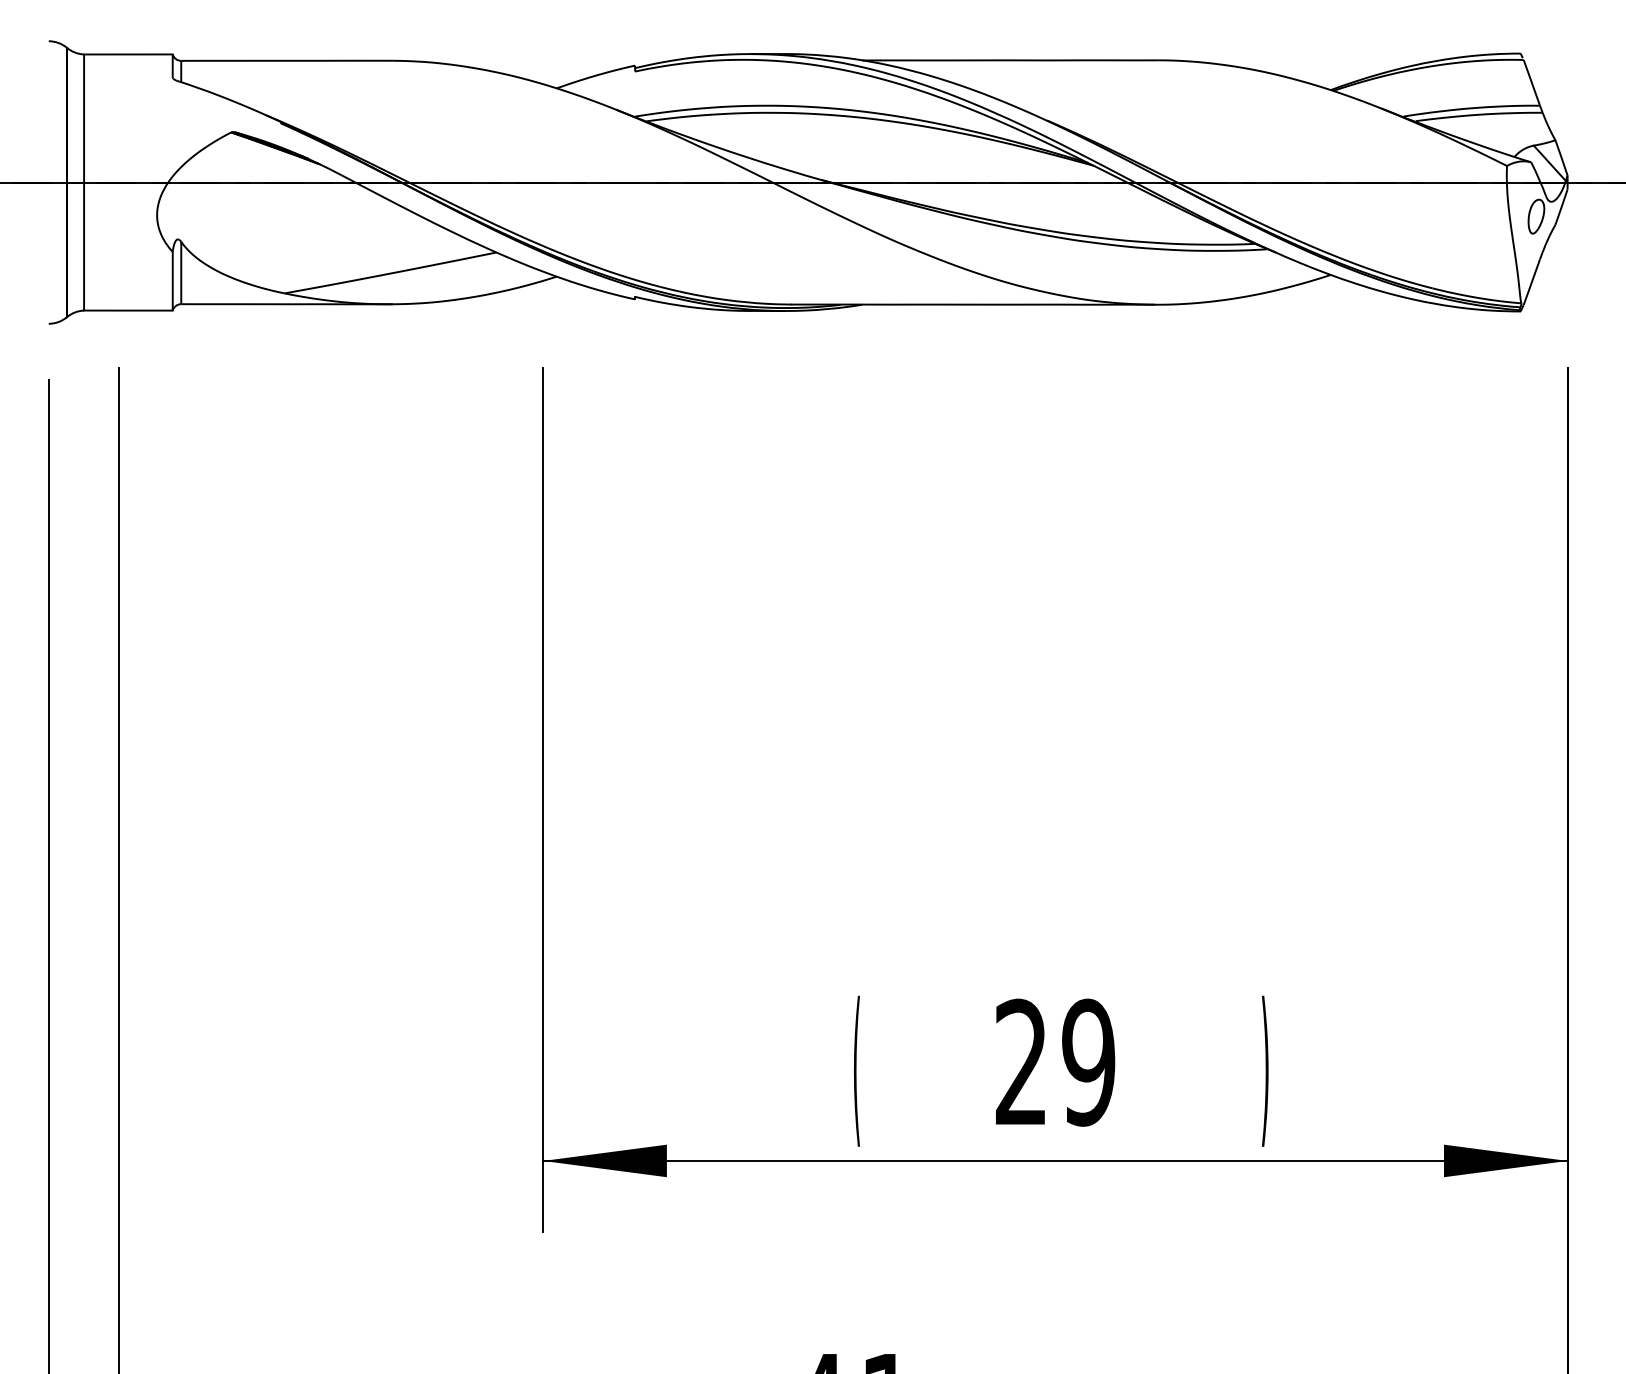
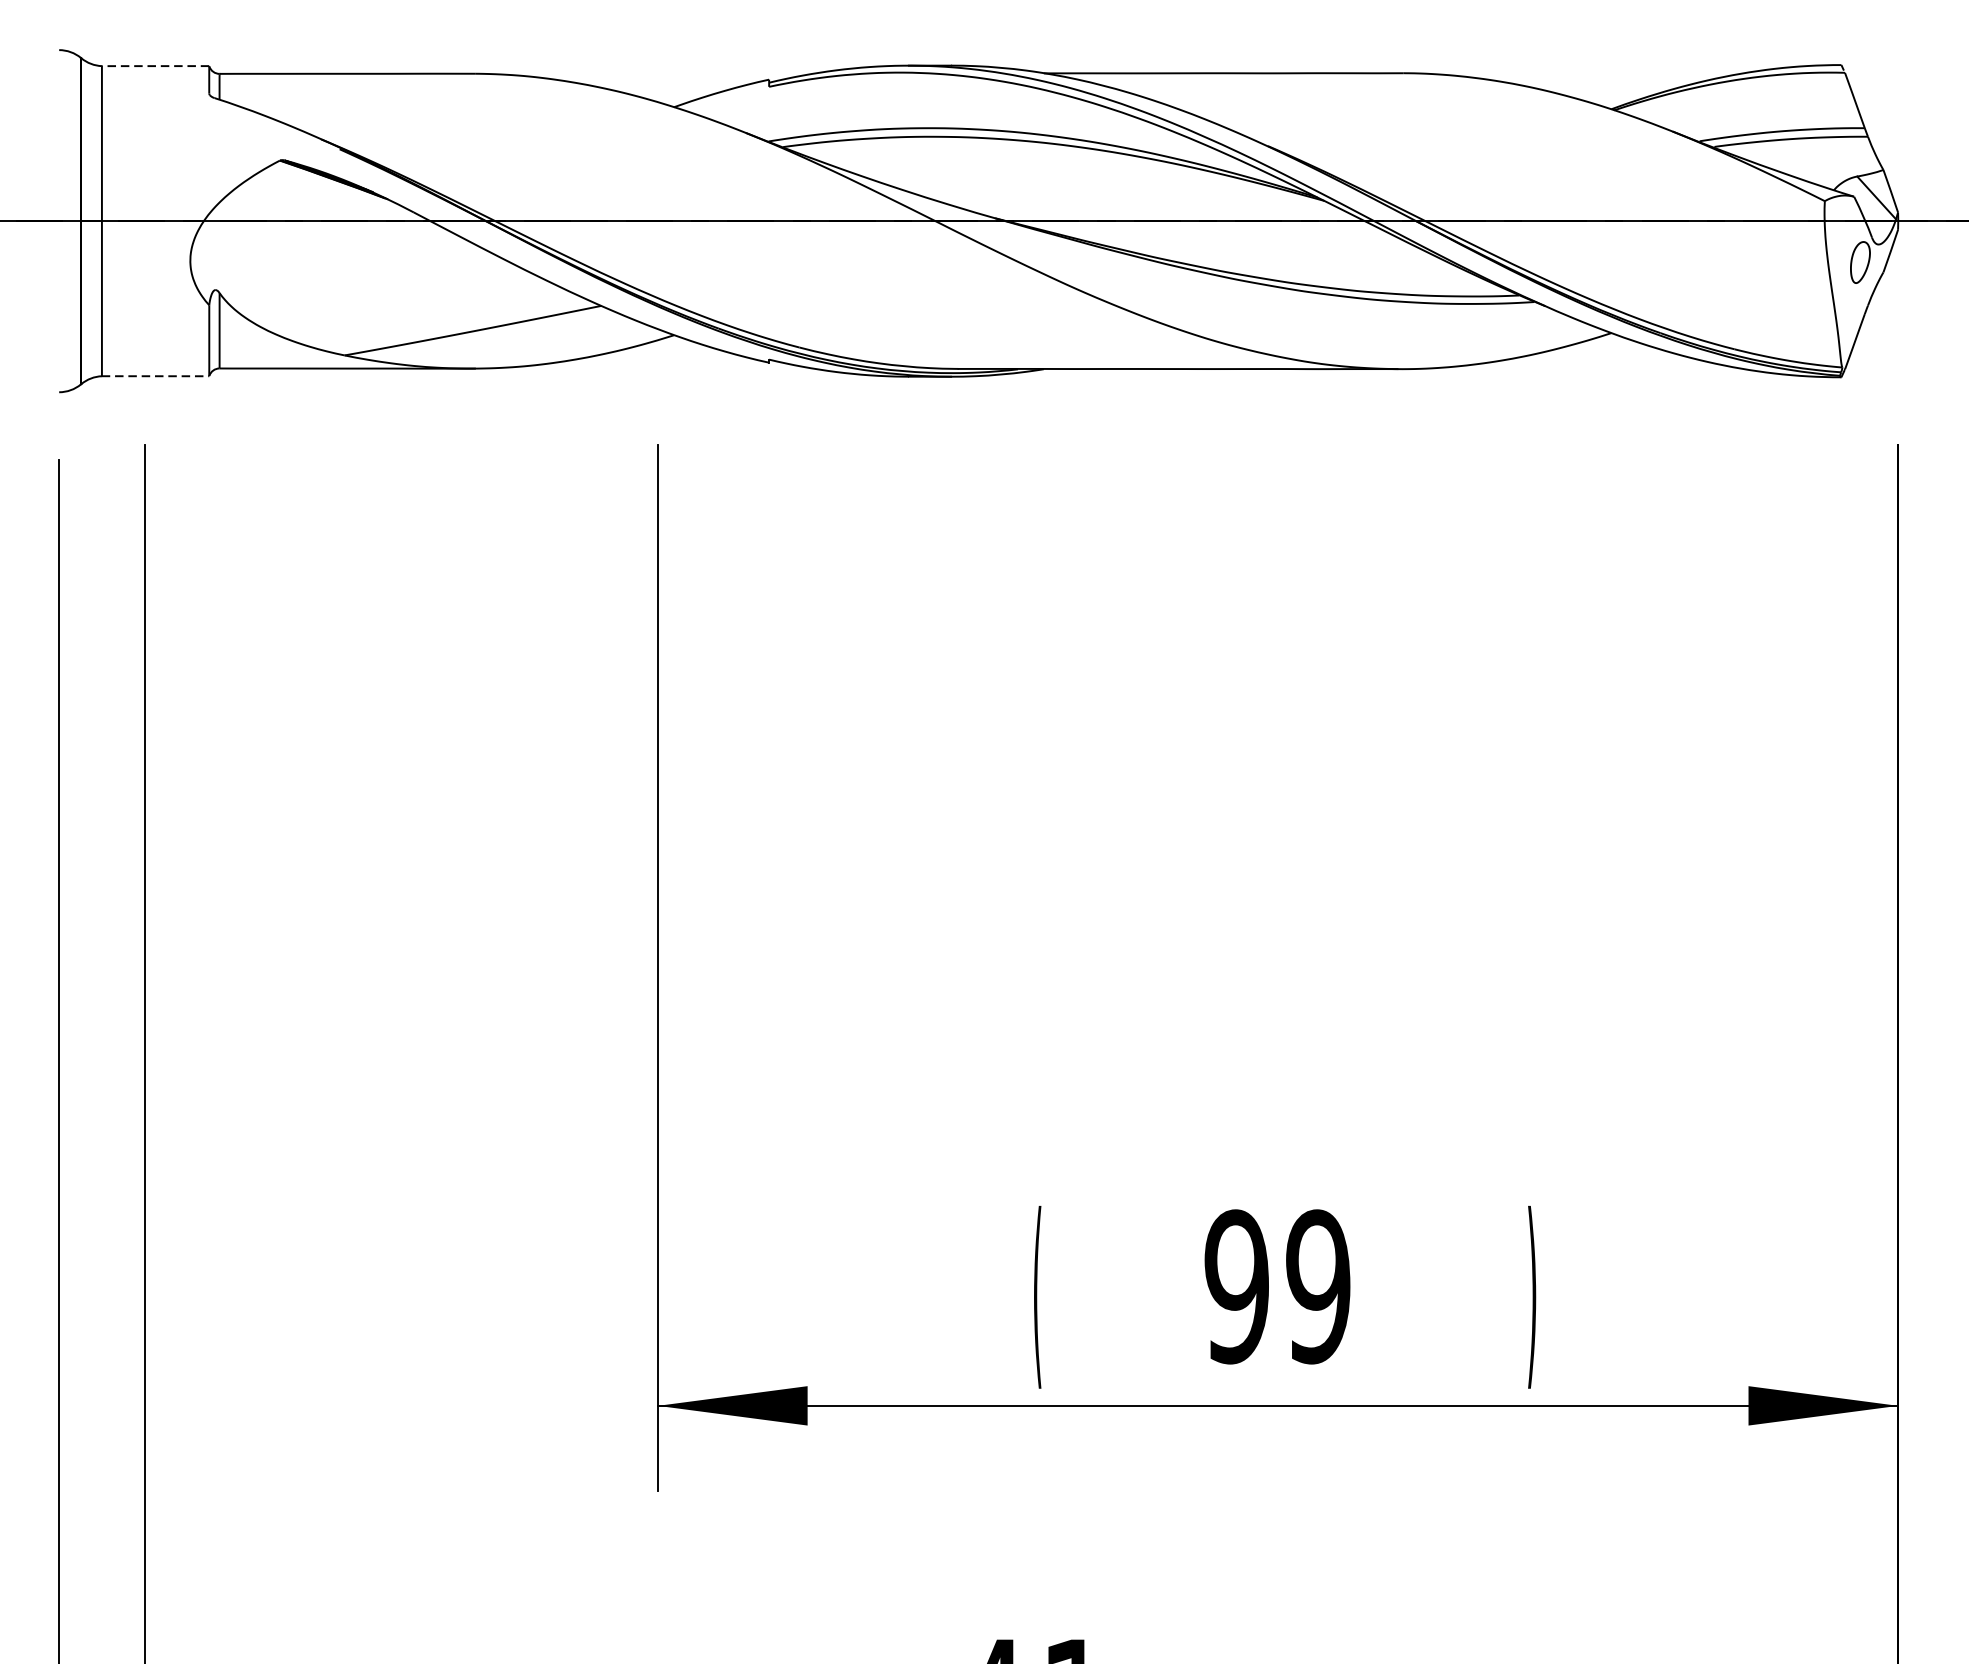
line: (127, 54) -> (154, 66), solid -> dashed
line: (128, 310) -> (155, 376), solid -> dashed
text: (1020, 1062) -> (1235, 1286), 29 -> 99

